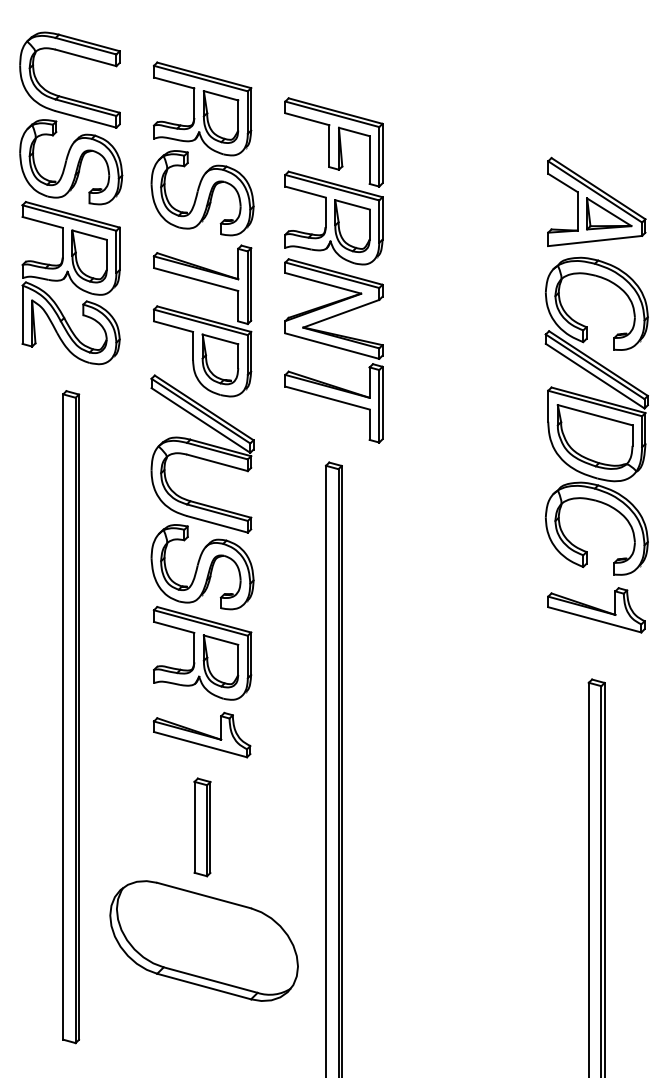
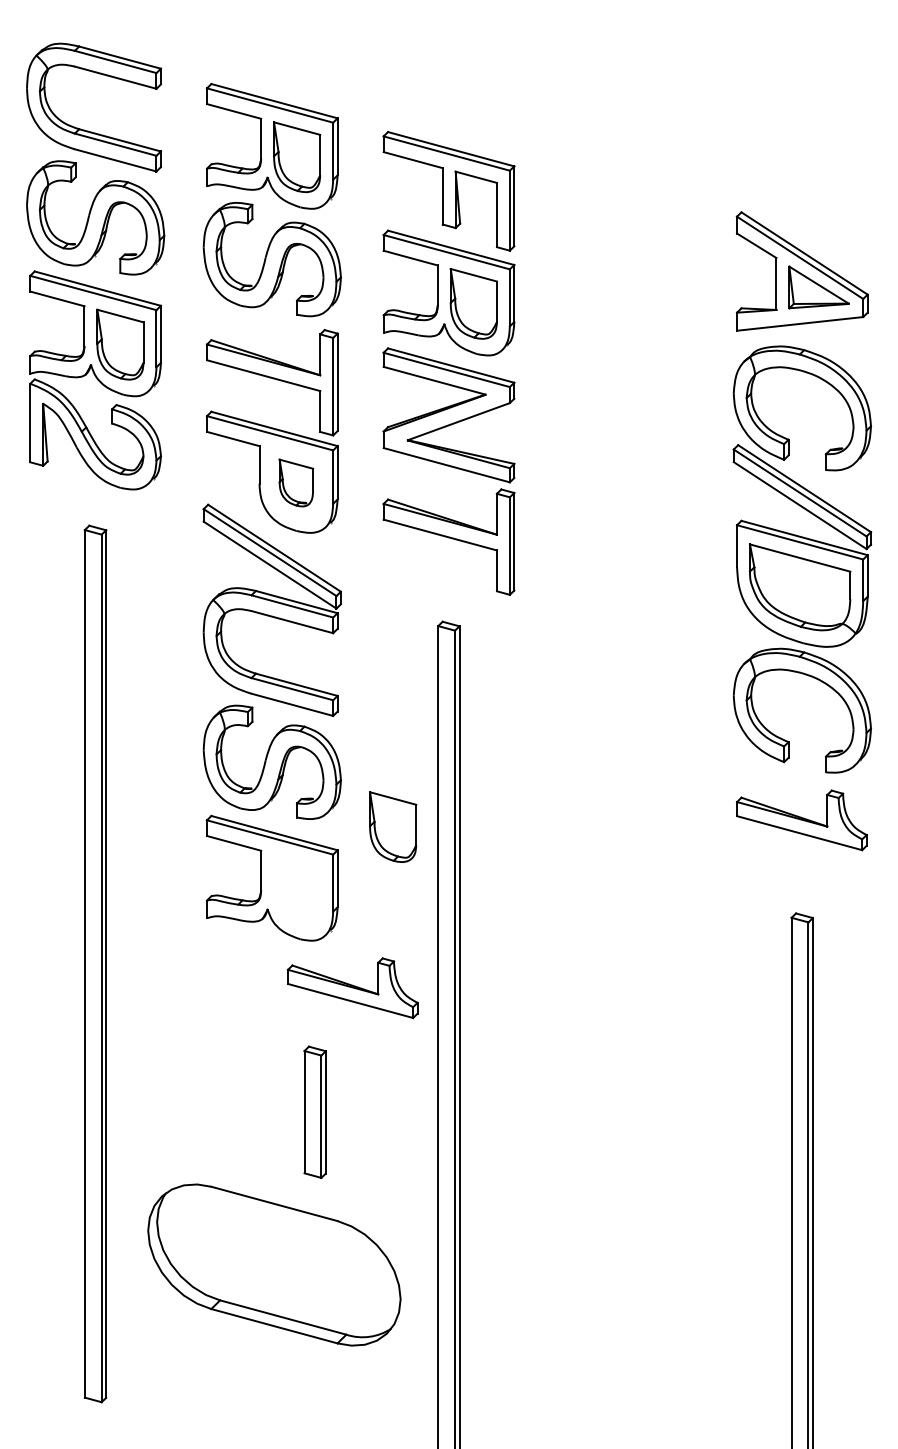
part: (220, 359) -> (296, 482), size x0.7
part: (221, 660) -> (393, 826), moved
part: (201, 735) -> (352, 988), moved
part: (201, 826) -> (314, 1111), moved

